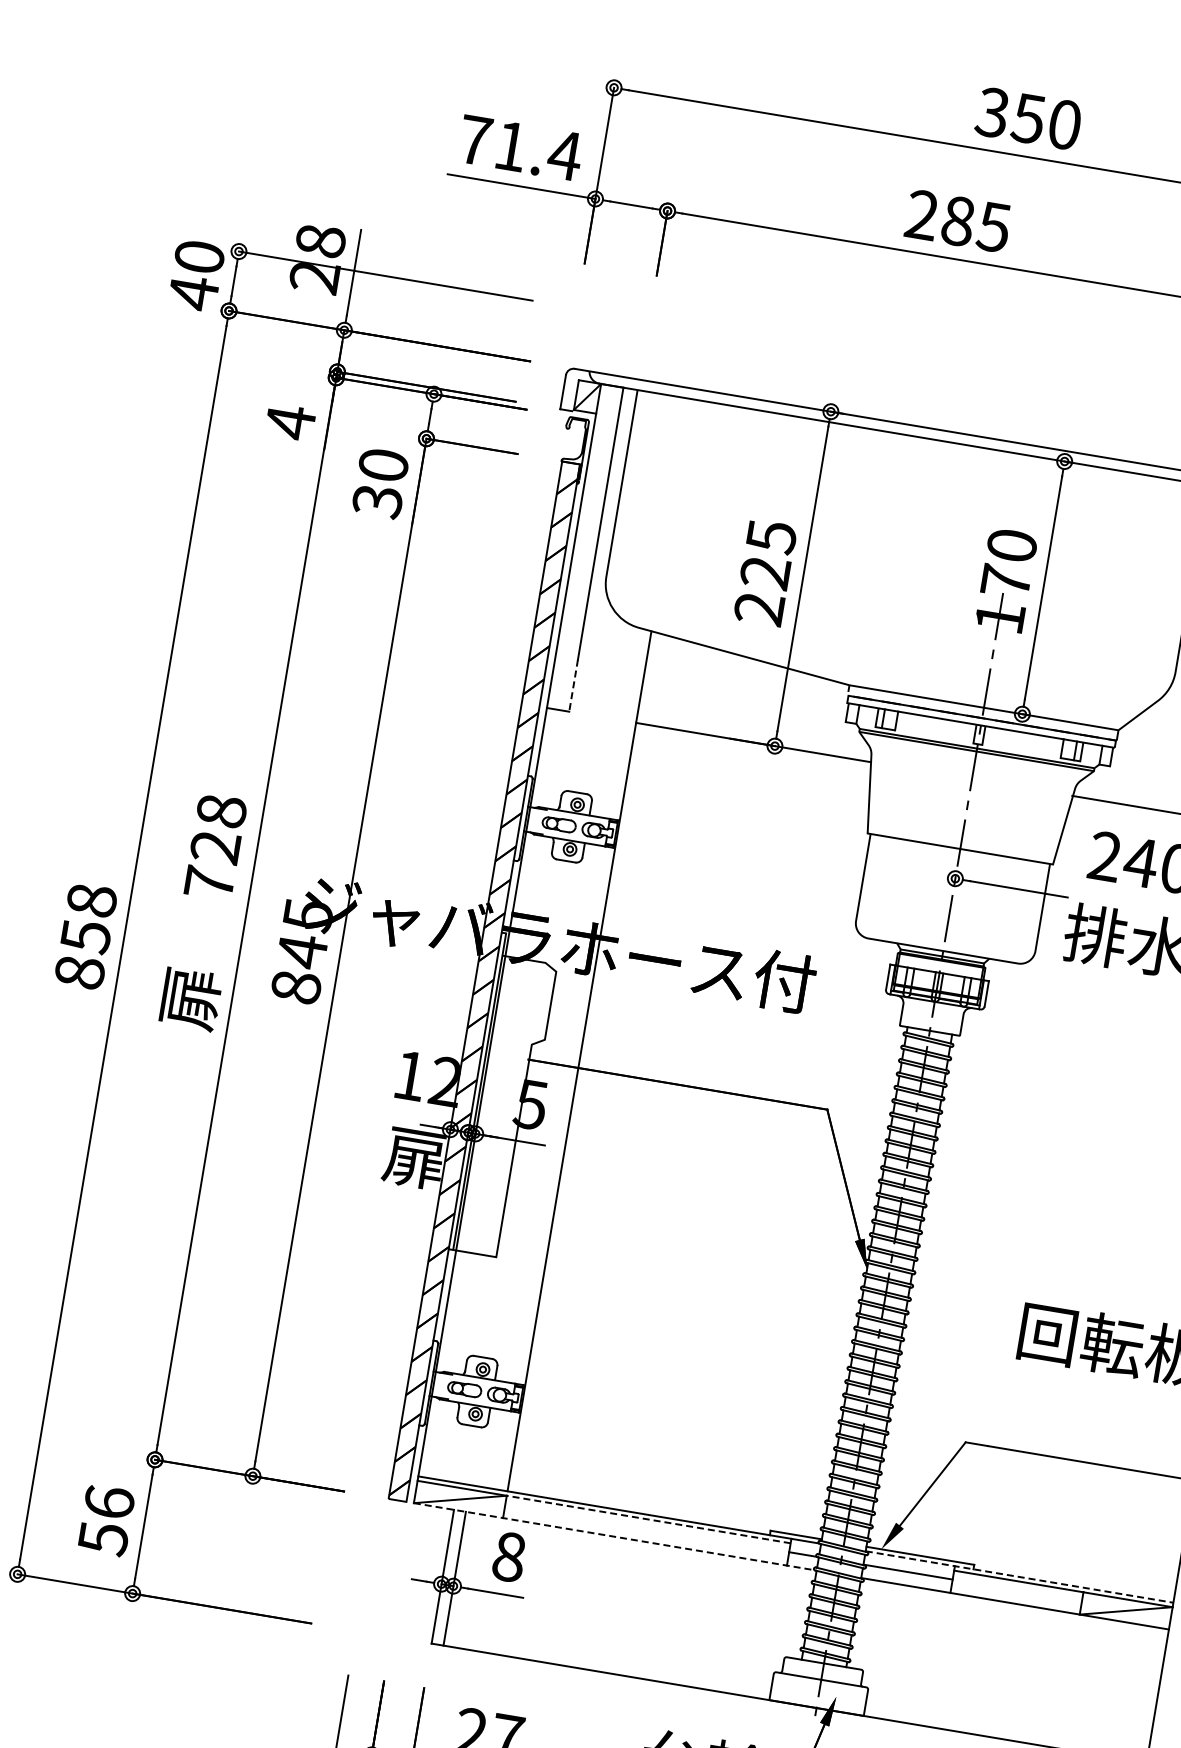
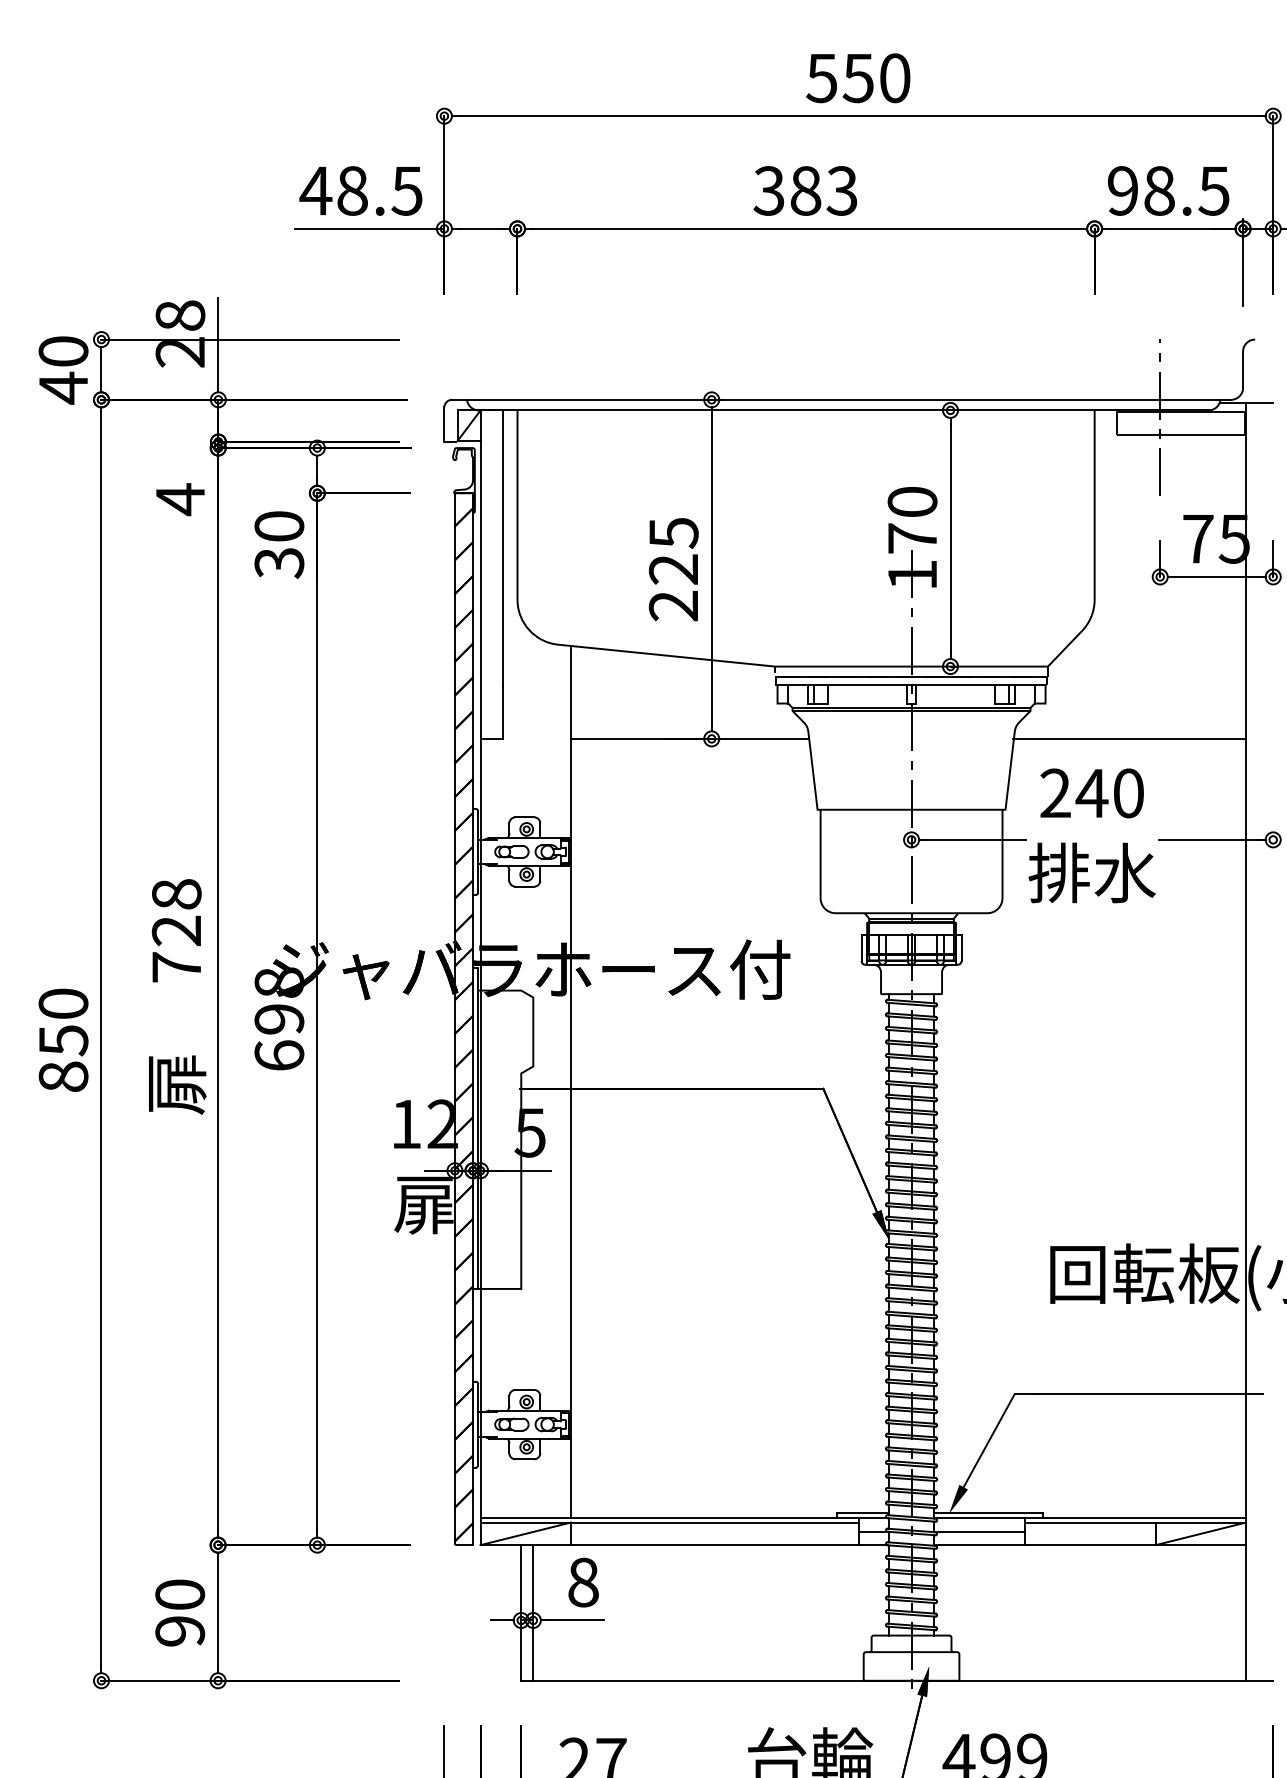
text: (992, 111) -> (821, 77), 350 -> 550
text: (520, 147) -> (361, 190), 71.4 -> 48.5
text: (957, 220) -> (805, 190), 285 -> 383
line: (573, 686) -> (503, 713), dashed -> solid
text: (91, 900) -> (63, 1003), 858 -> 850
text: (302, 950) -> (279, 1018), 845 -> 698
line: (648, 1519) -> (714, 1522), dashed -> solid
text: (106, 1521) -> (180, 1613), 56 -> 90
line: (614, 1537) -> (684, 1545), dashed -> solid
line: (1019, 1577) -> (1090, 1518), dashed -> solid

